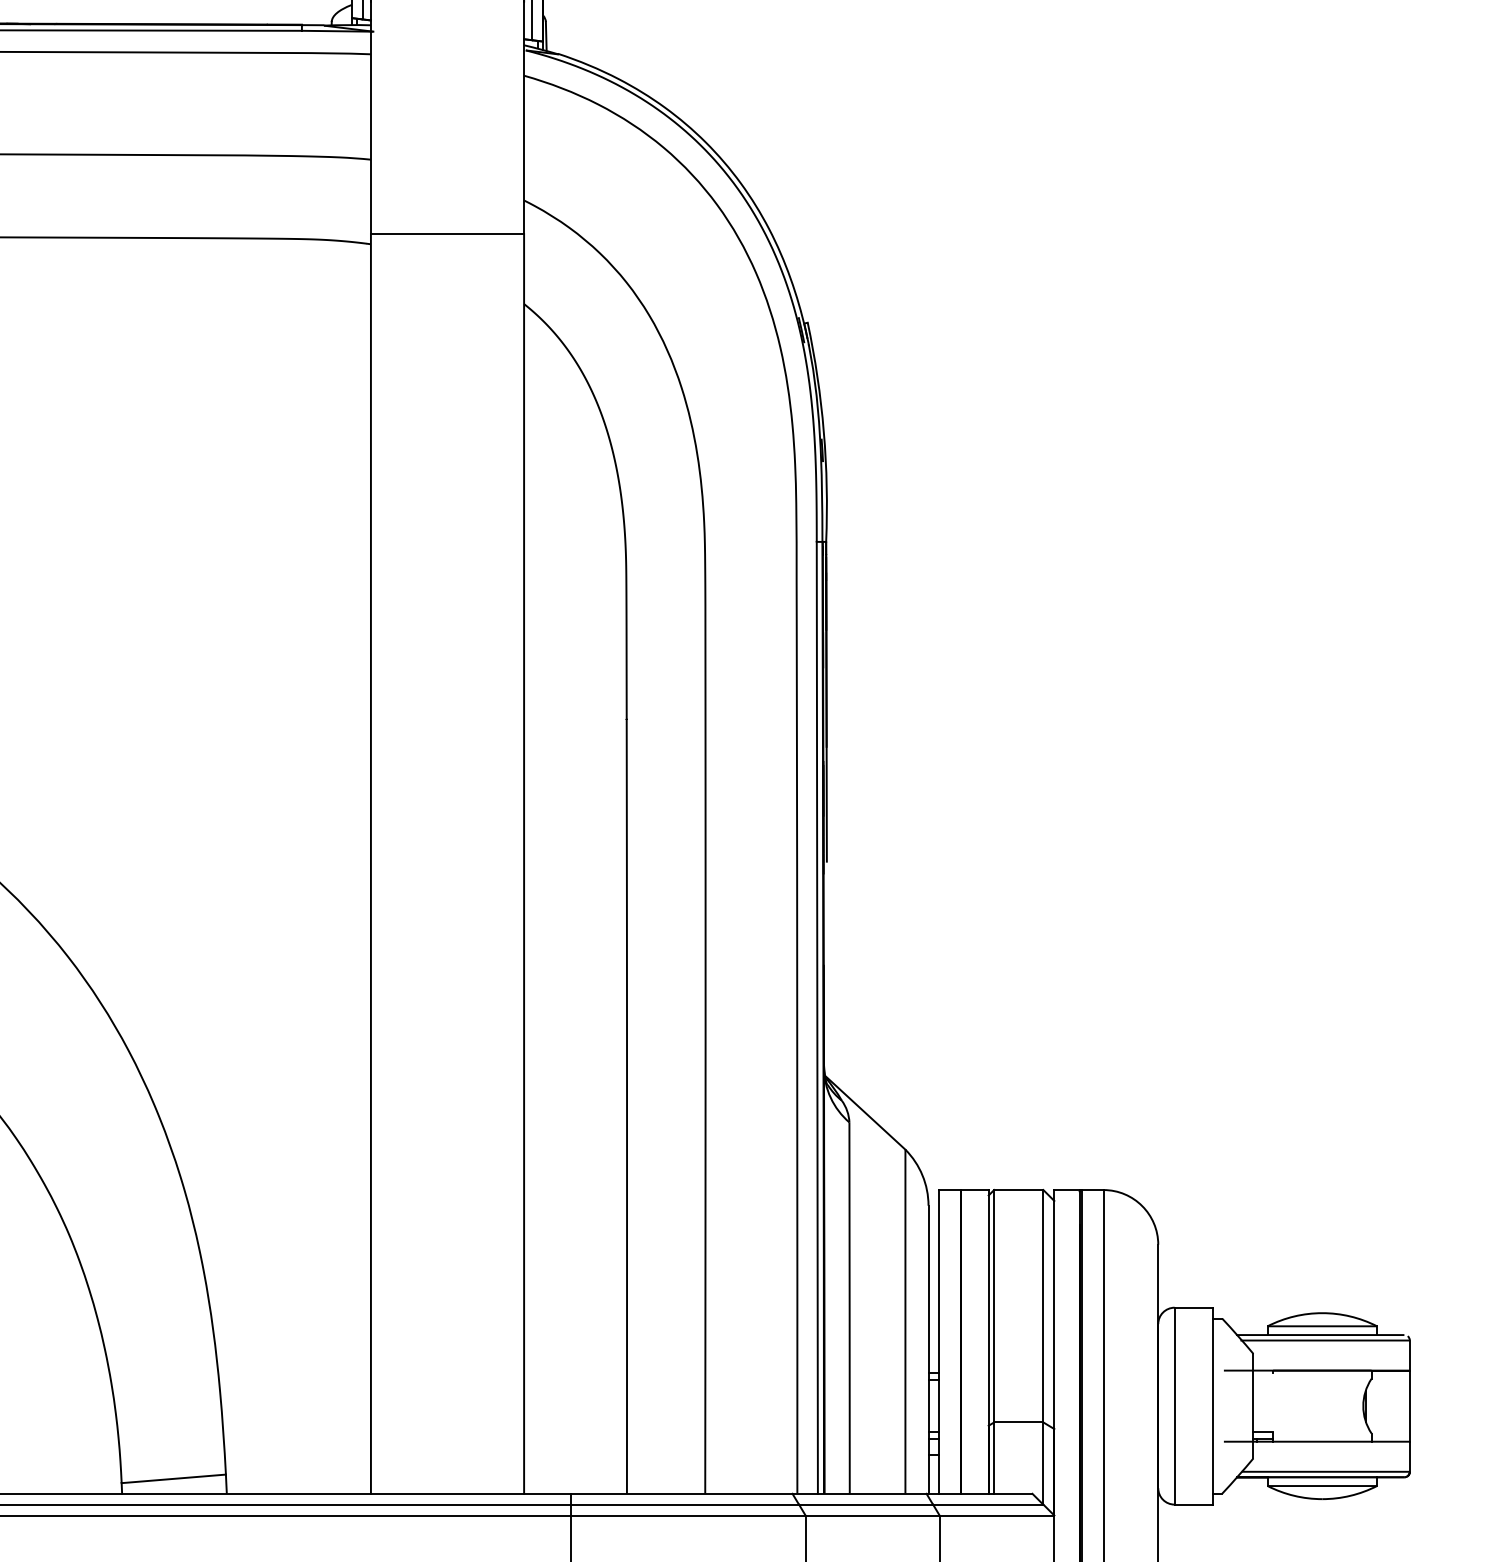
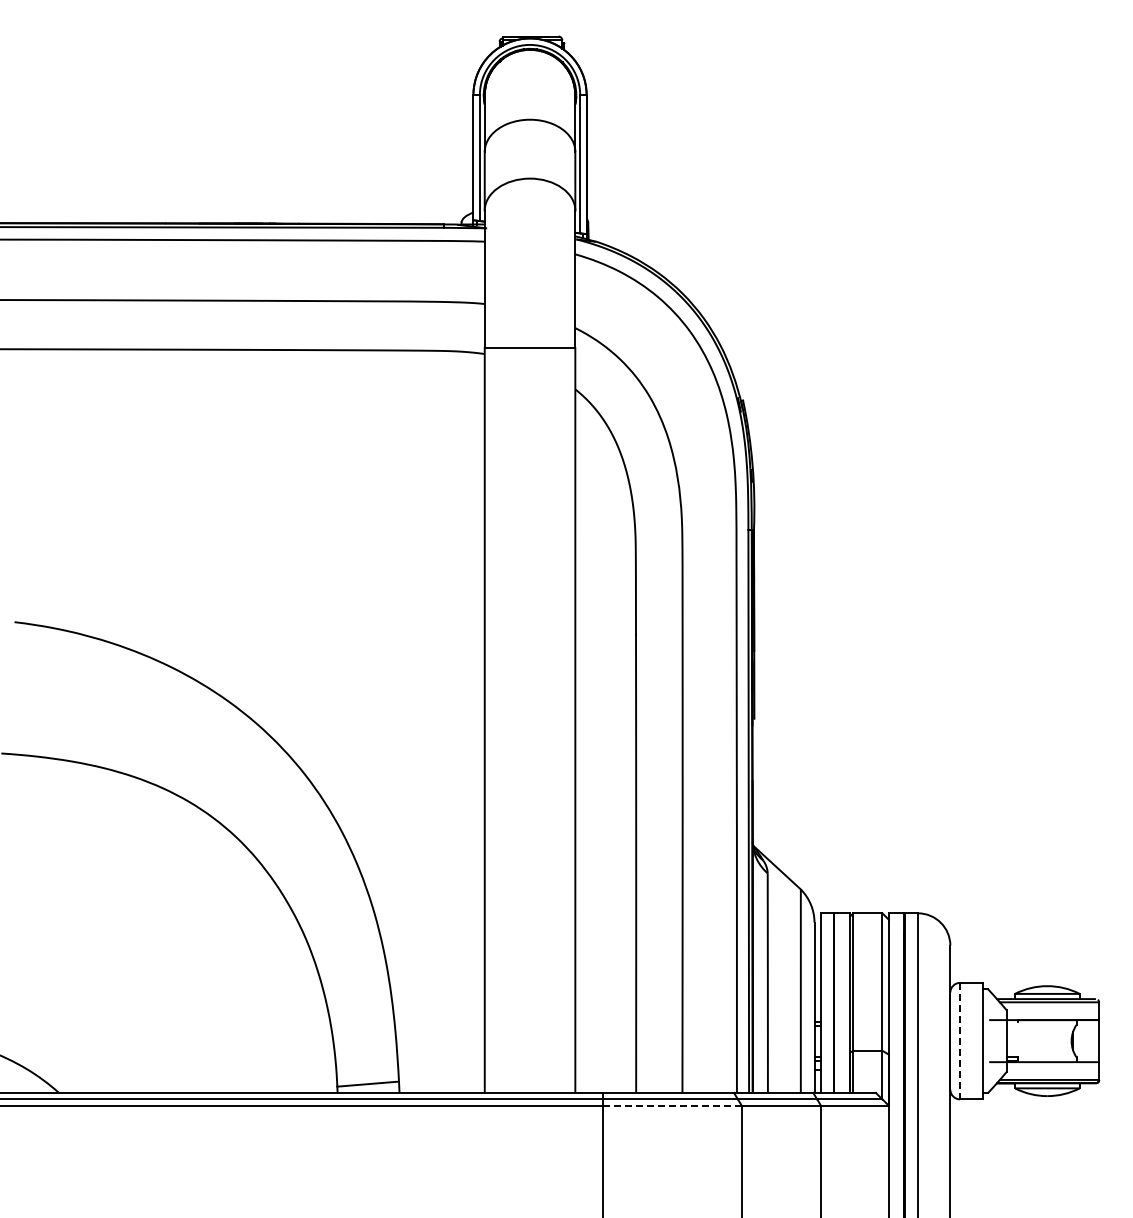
line: (1175, 1406) -> (960, 1041), solid -> dashed
line: (688, 1514) -> (672, 1105), solid -> dashed

